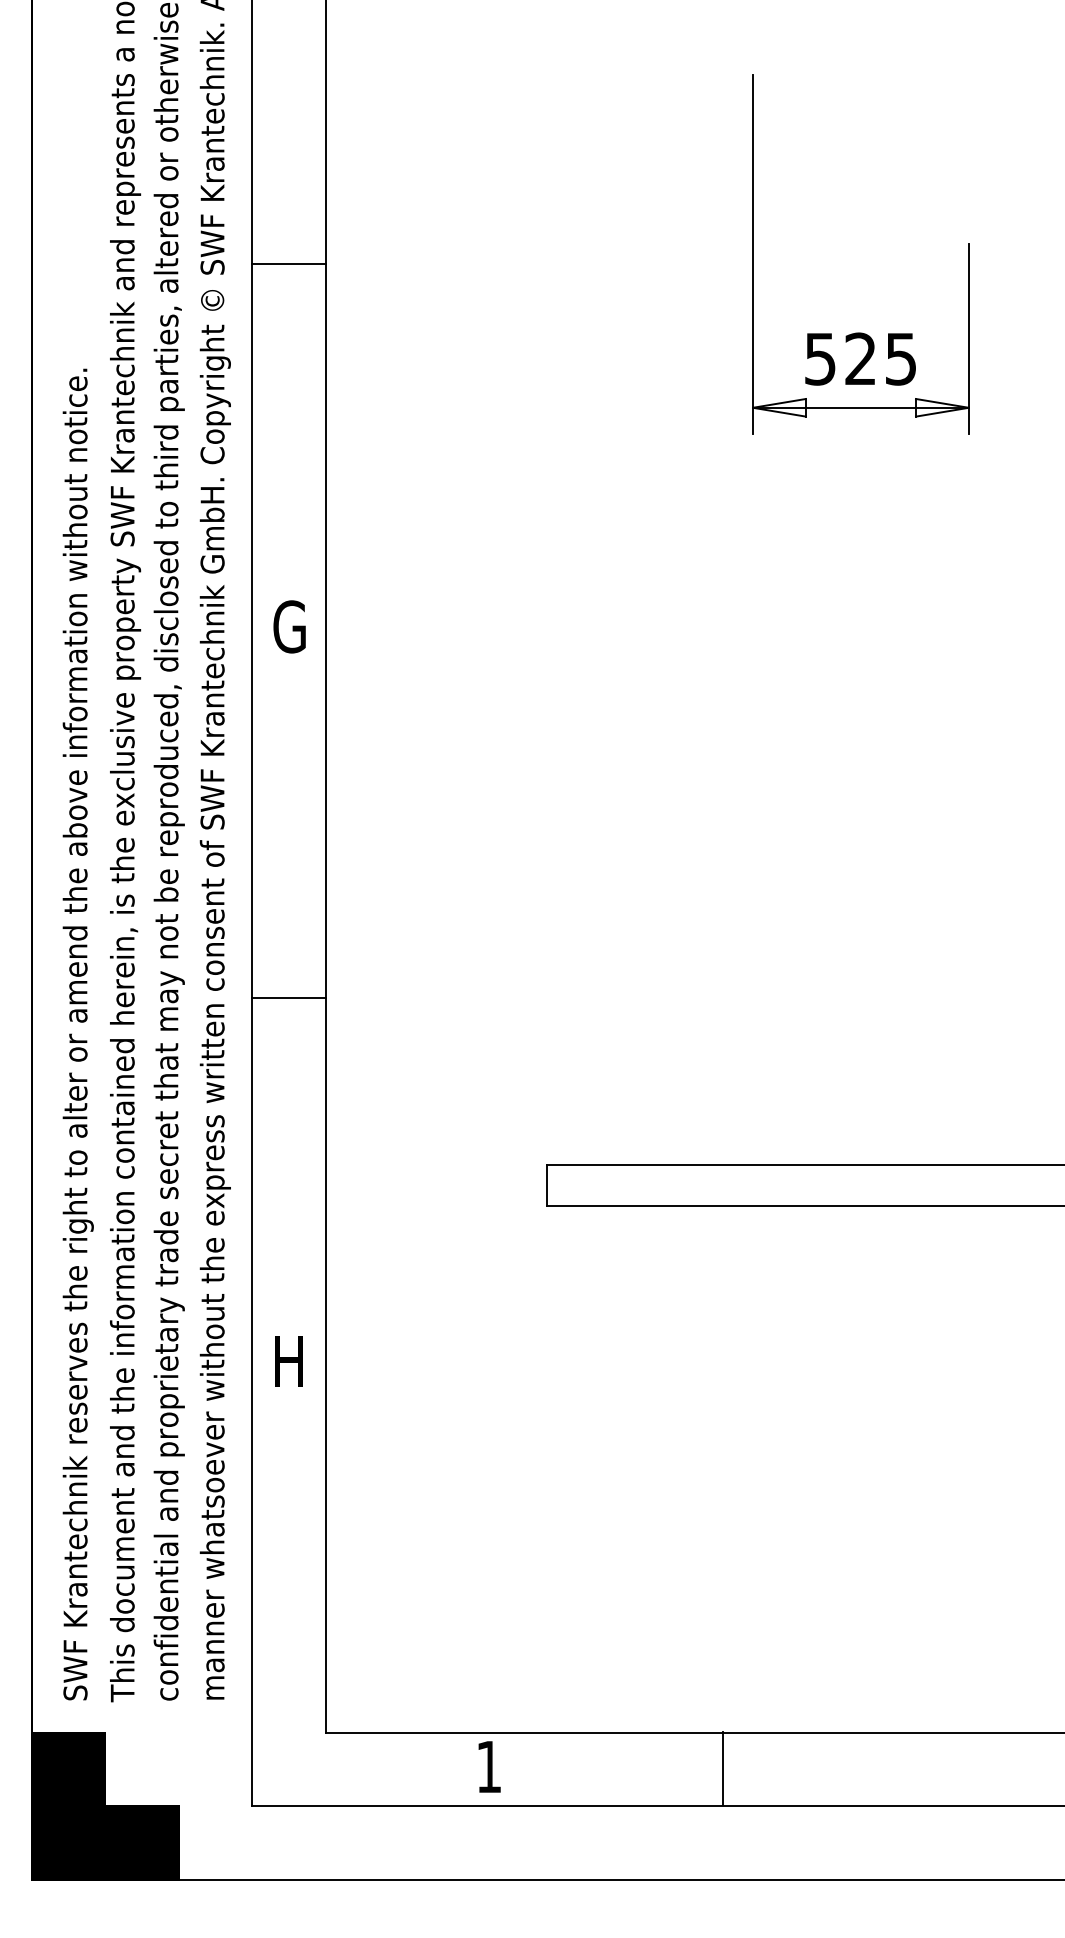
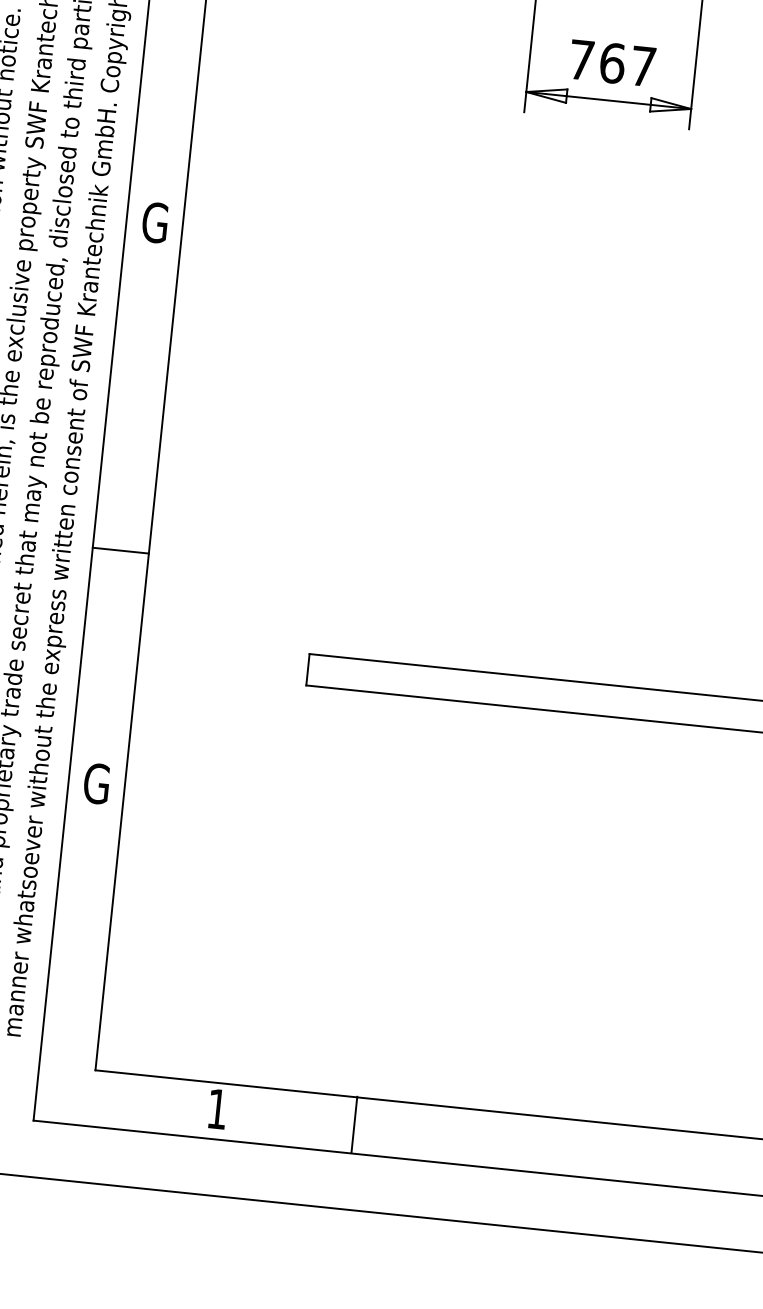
text: (860, 358) -> (612, 62), 525 -> 767
line: (288, 998) -> (120, 550), moved
text: (288, 1361) -> (96, 783), H -> G
line: (722, 1768) -> (354, 1124), moved

